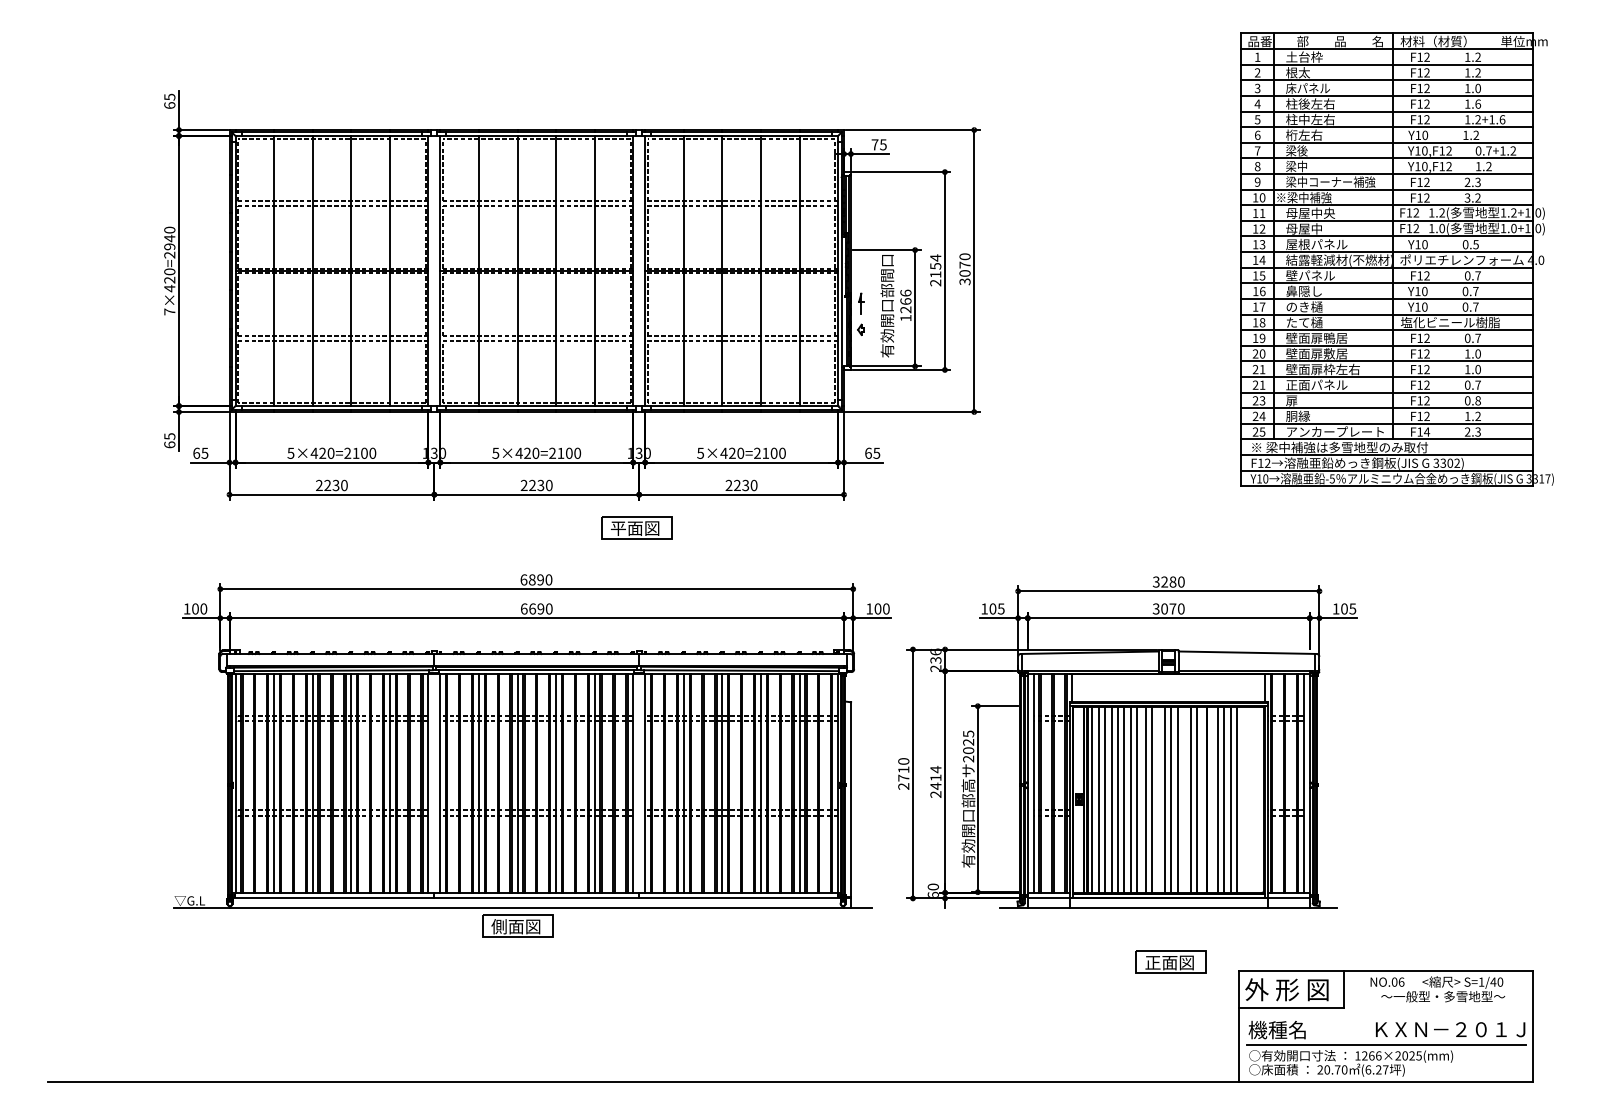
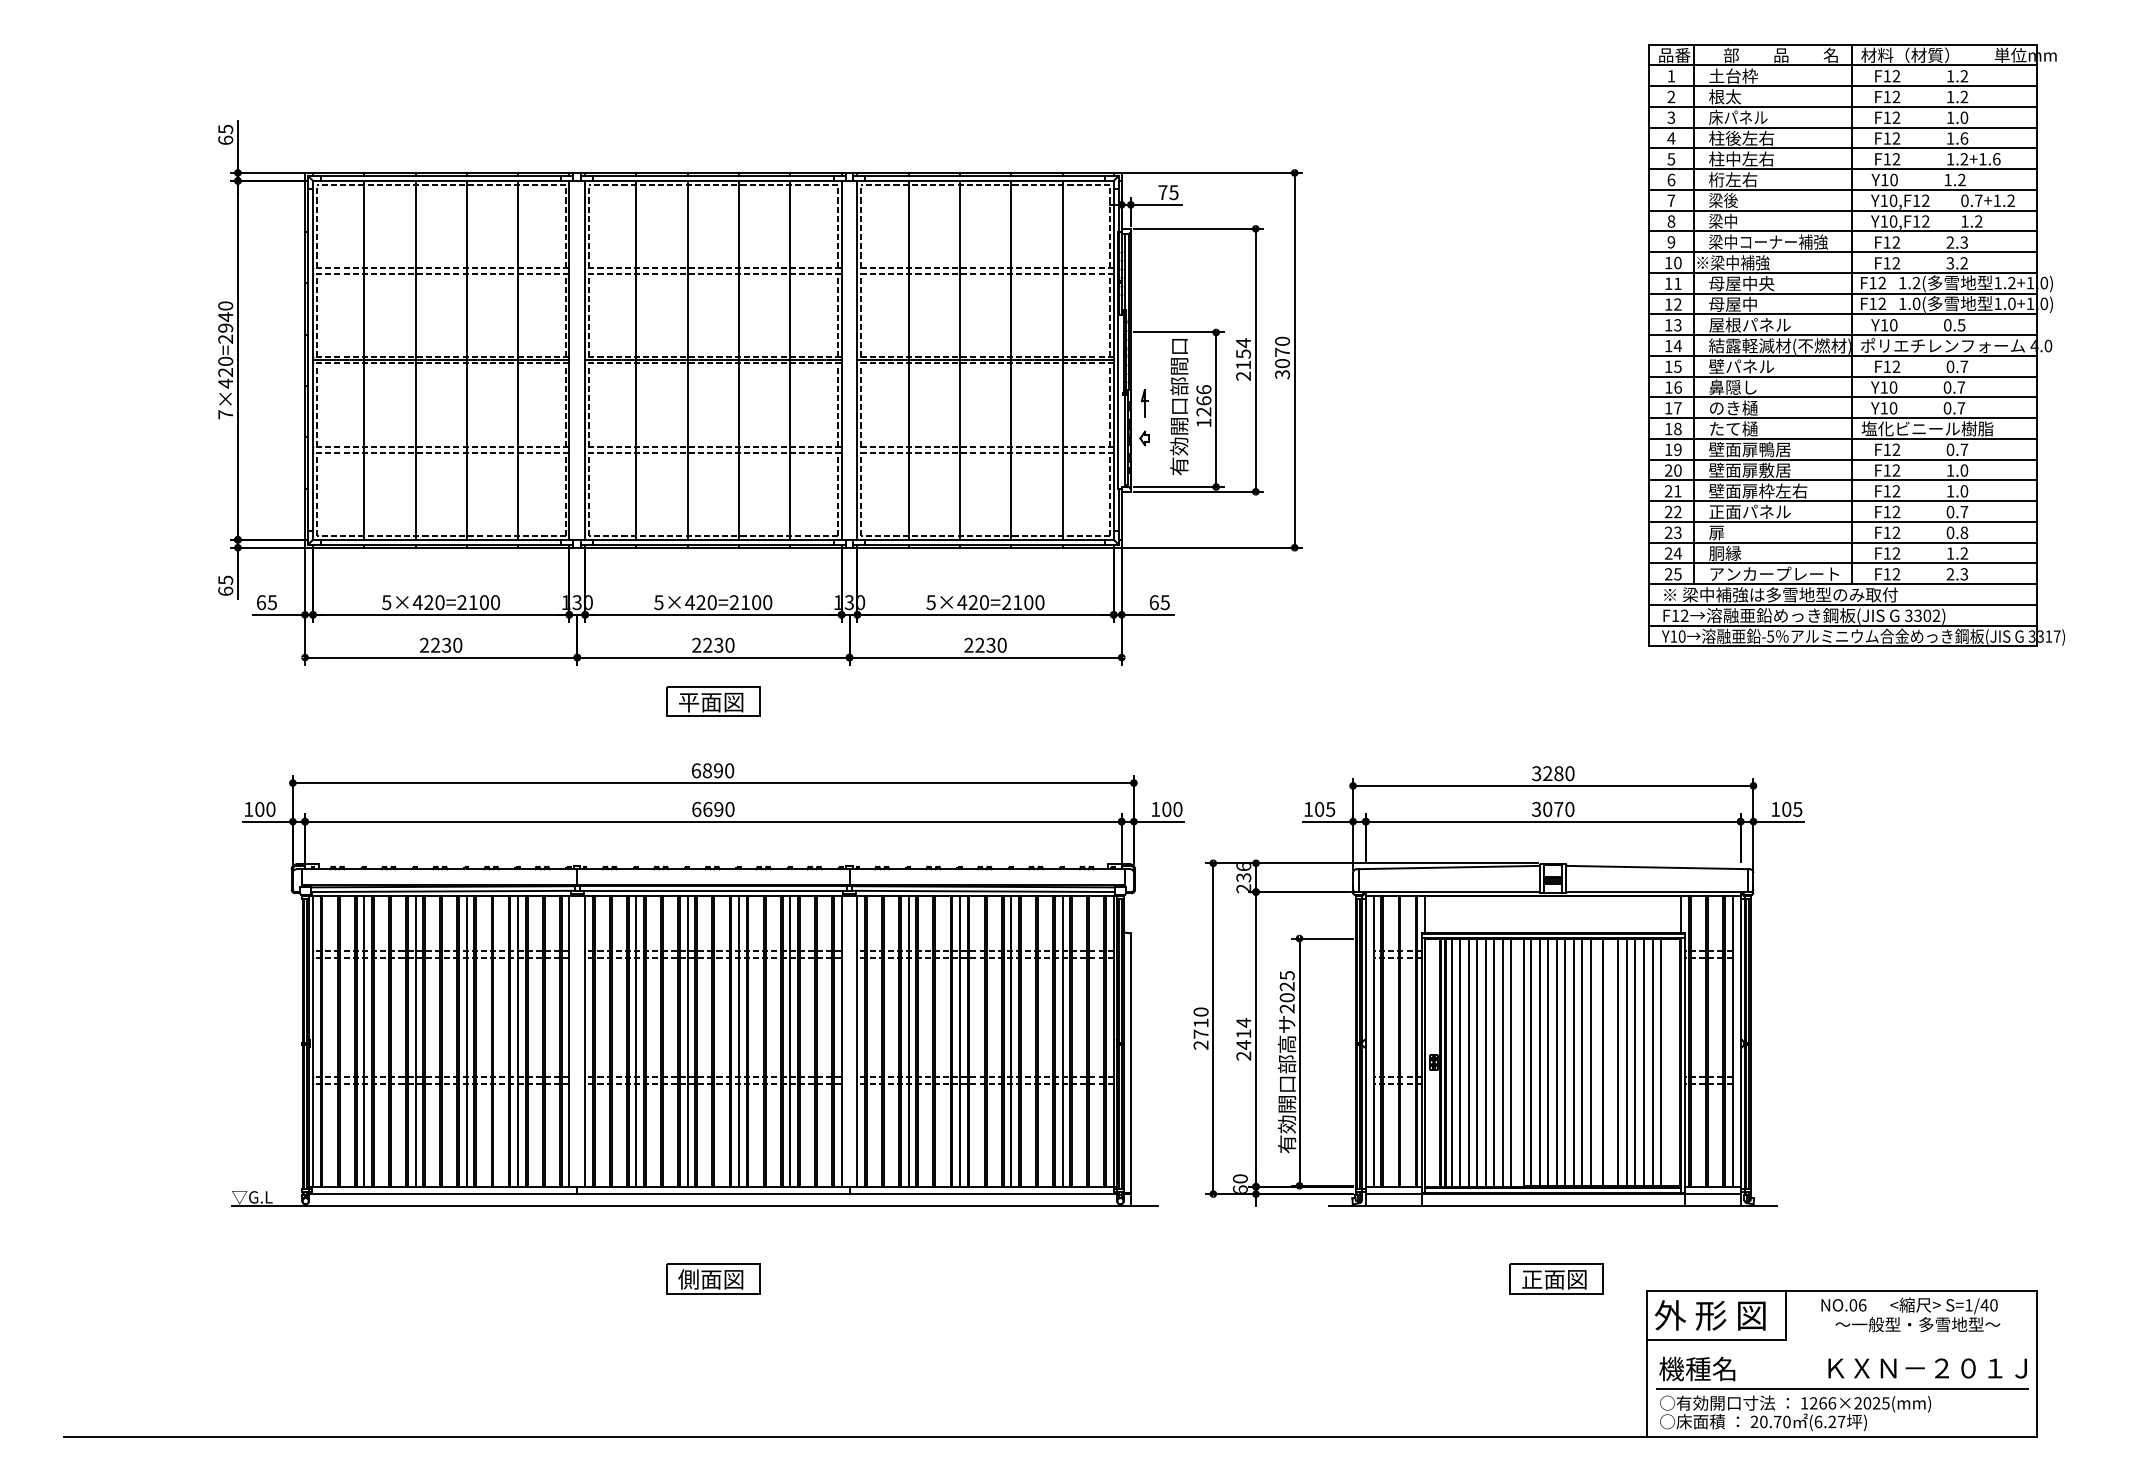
text: (1262, 384) -> (1677, 511), 21 -> 22
text: (1427, 431) -> (1897, 573), F14 -> F12
part: (636, 527) -> (713, 701), moved
line: (1158, 799) -> (1539, 1062), added
line: (1184, 799) -> (1574, 1062), added
line: (1243, 799) -> (1652, 1062), added
line: (1249, 799) -> (1660, 1062), added
part: (517, 925) -> (713, 1277), moved

